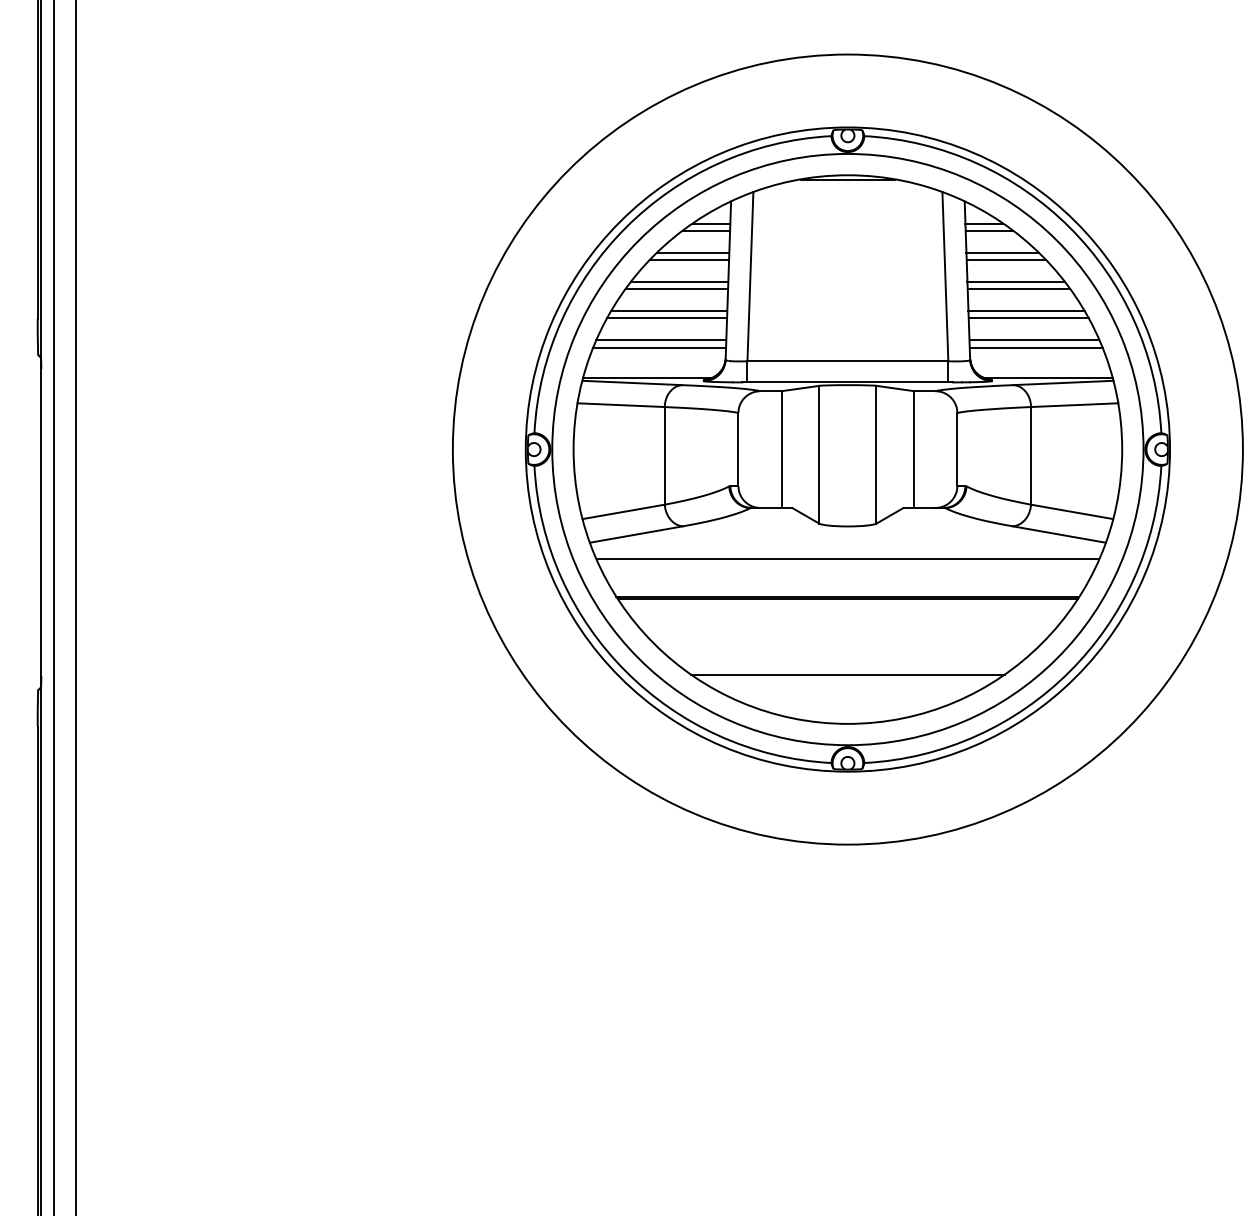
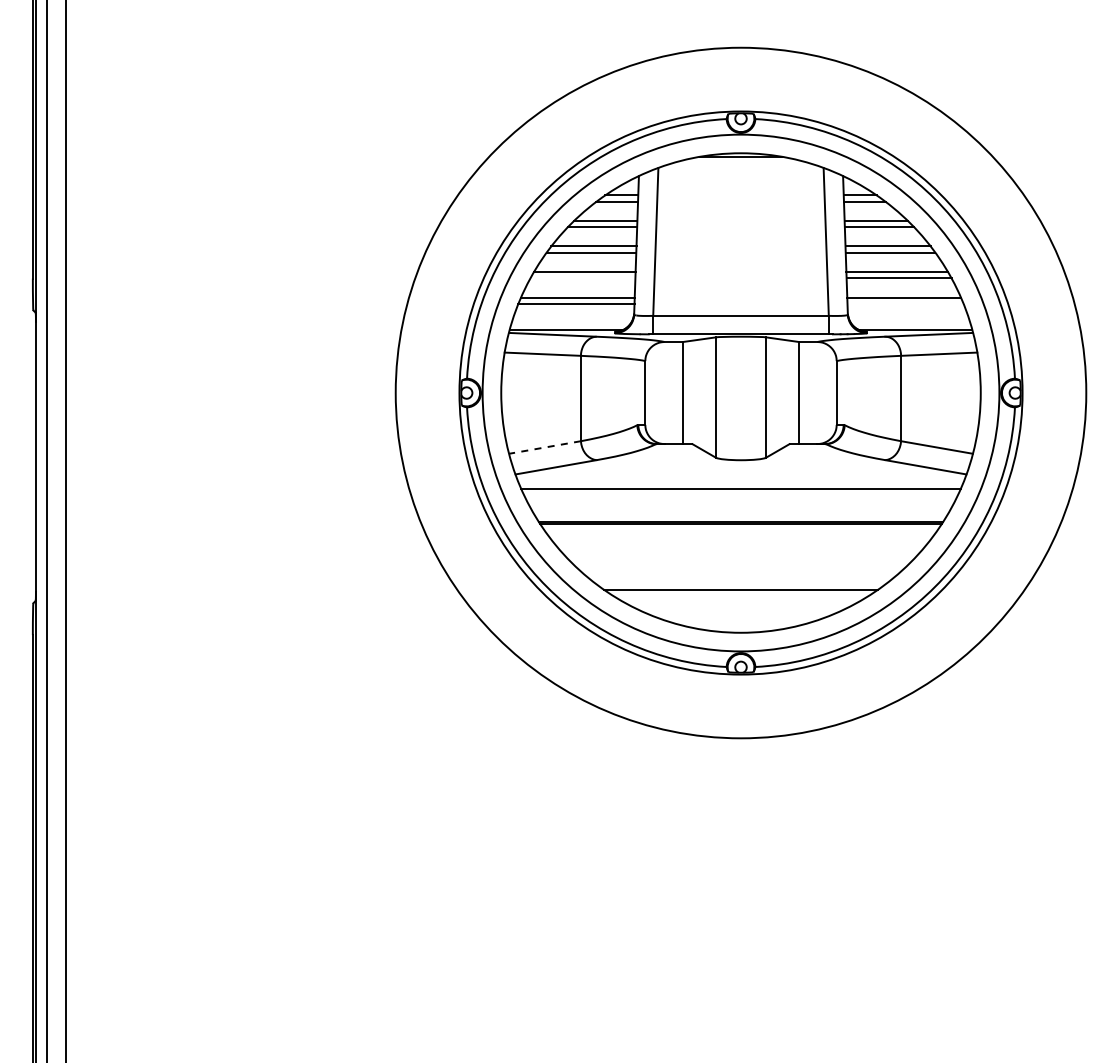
line: (666, 318) -> (582, 278), removed
line: (1036, 347) -> (905, 303), removed
line: (623, 511) -> (544, 447), solid -> dashed

